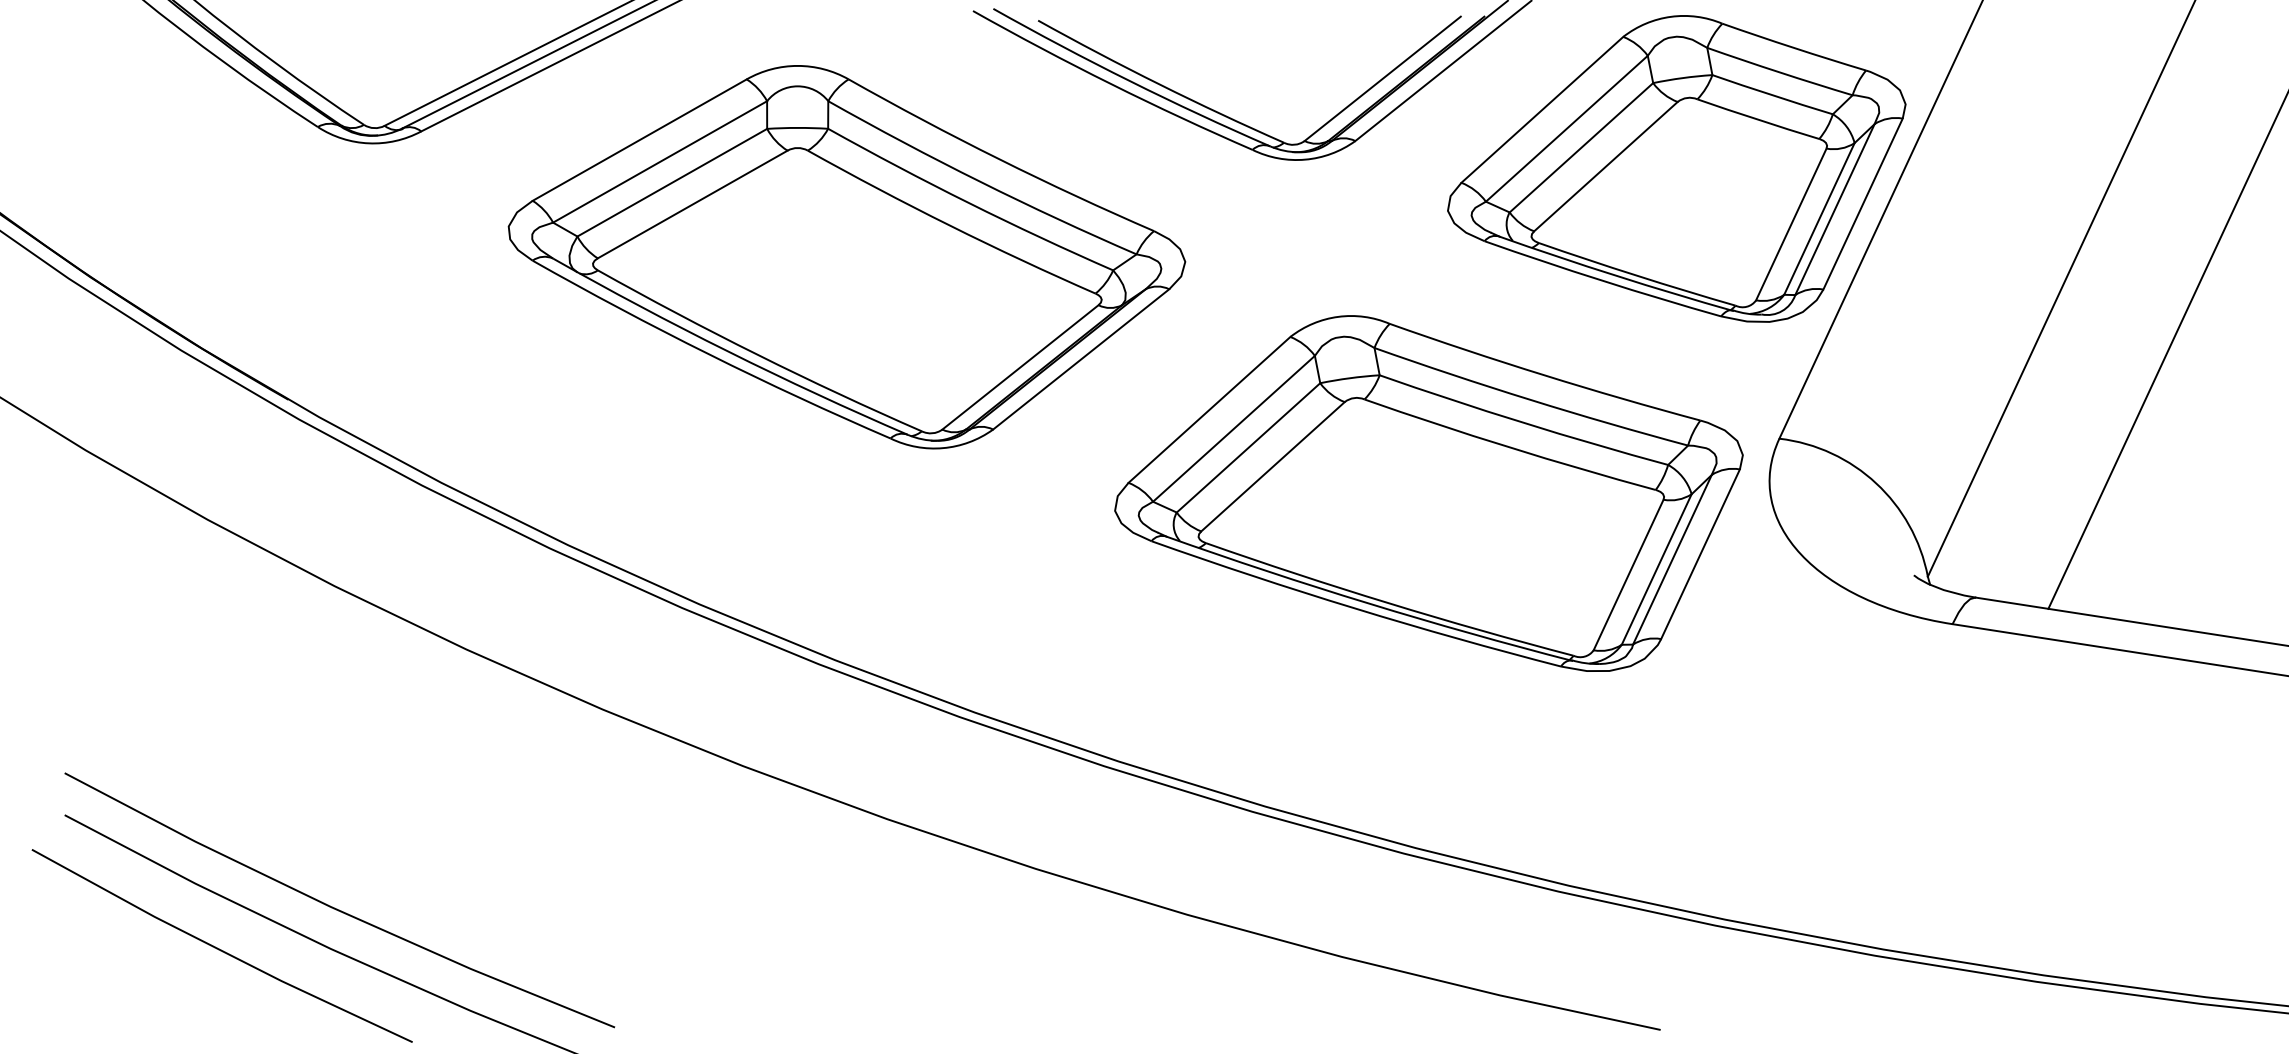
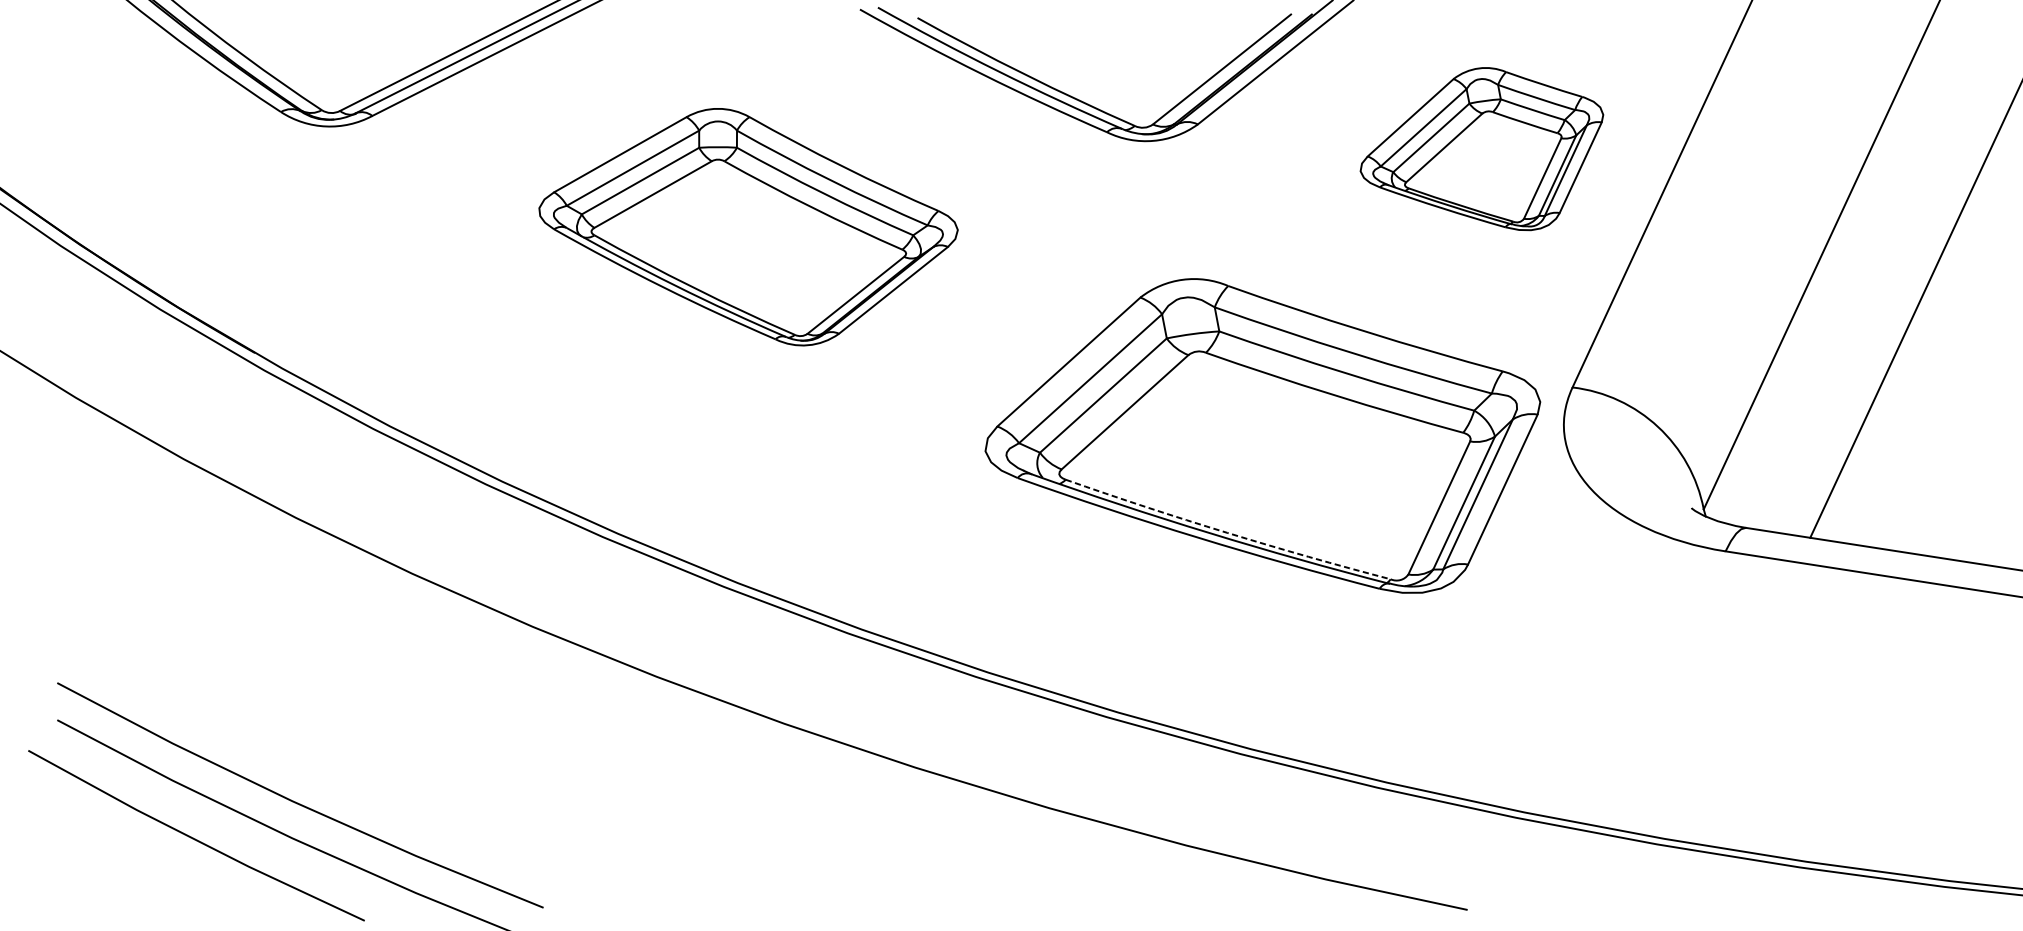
part: (1676, 168) -> (1481, 148), size x0.6
part: (846, 257) -> (748, 227), size x0.7
arc: (1388, 603) -> (1227, 533), solid -> dashed

